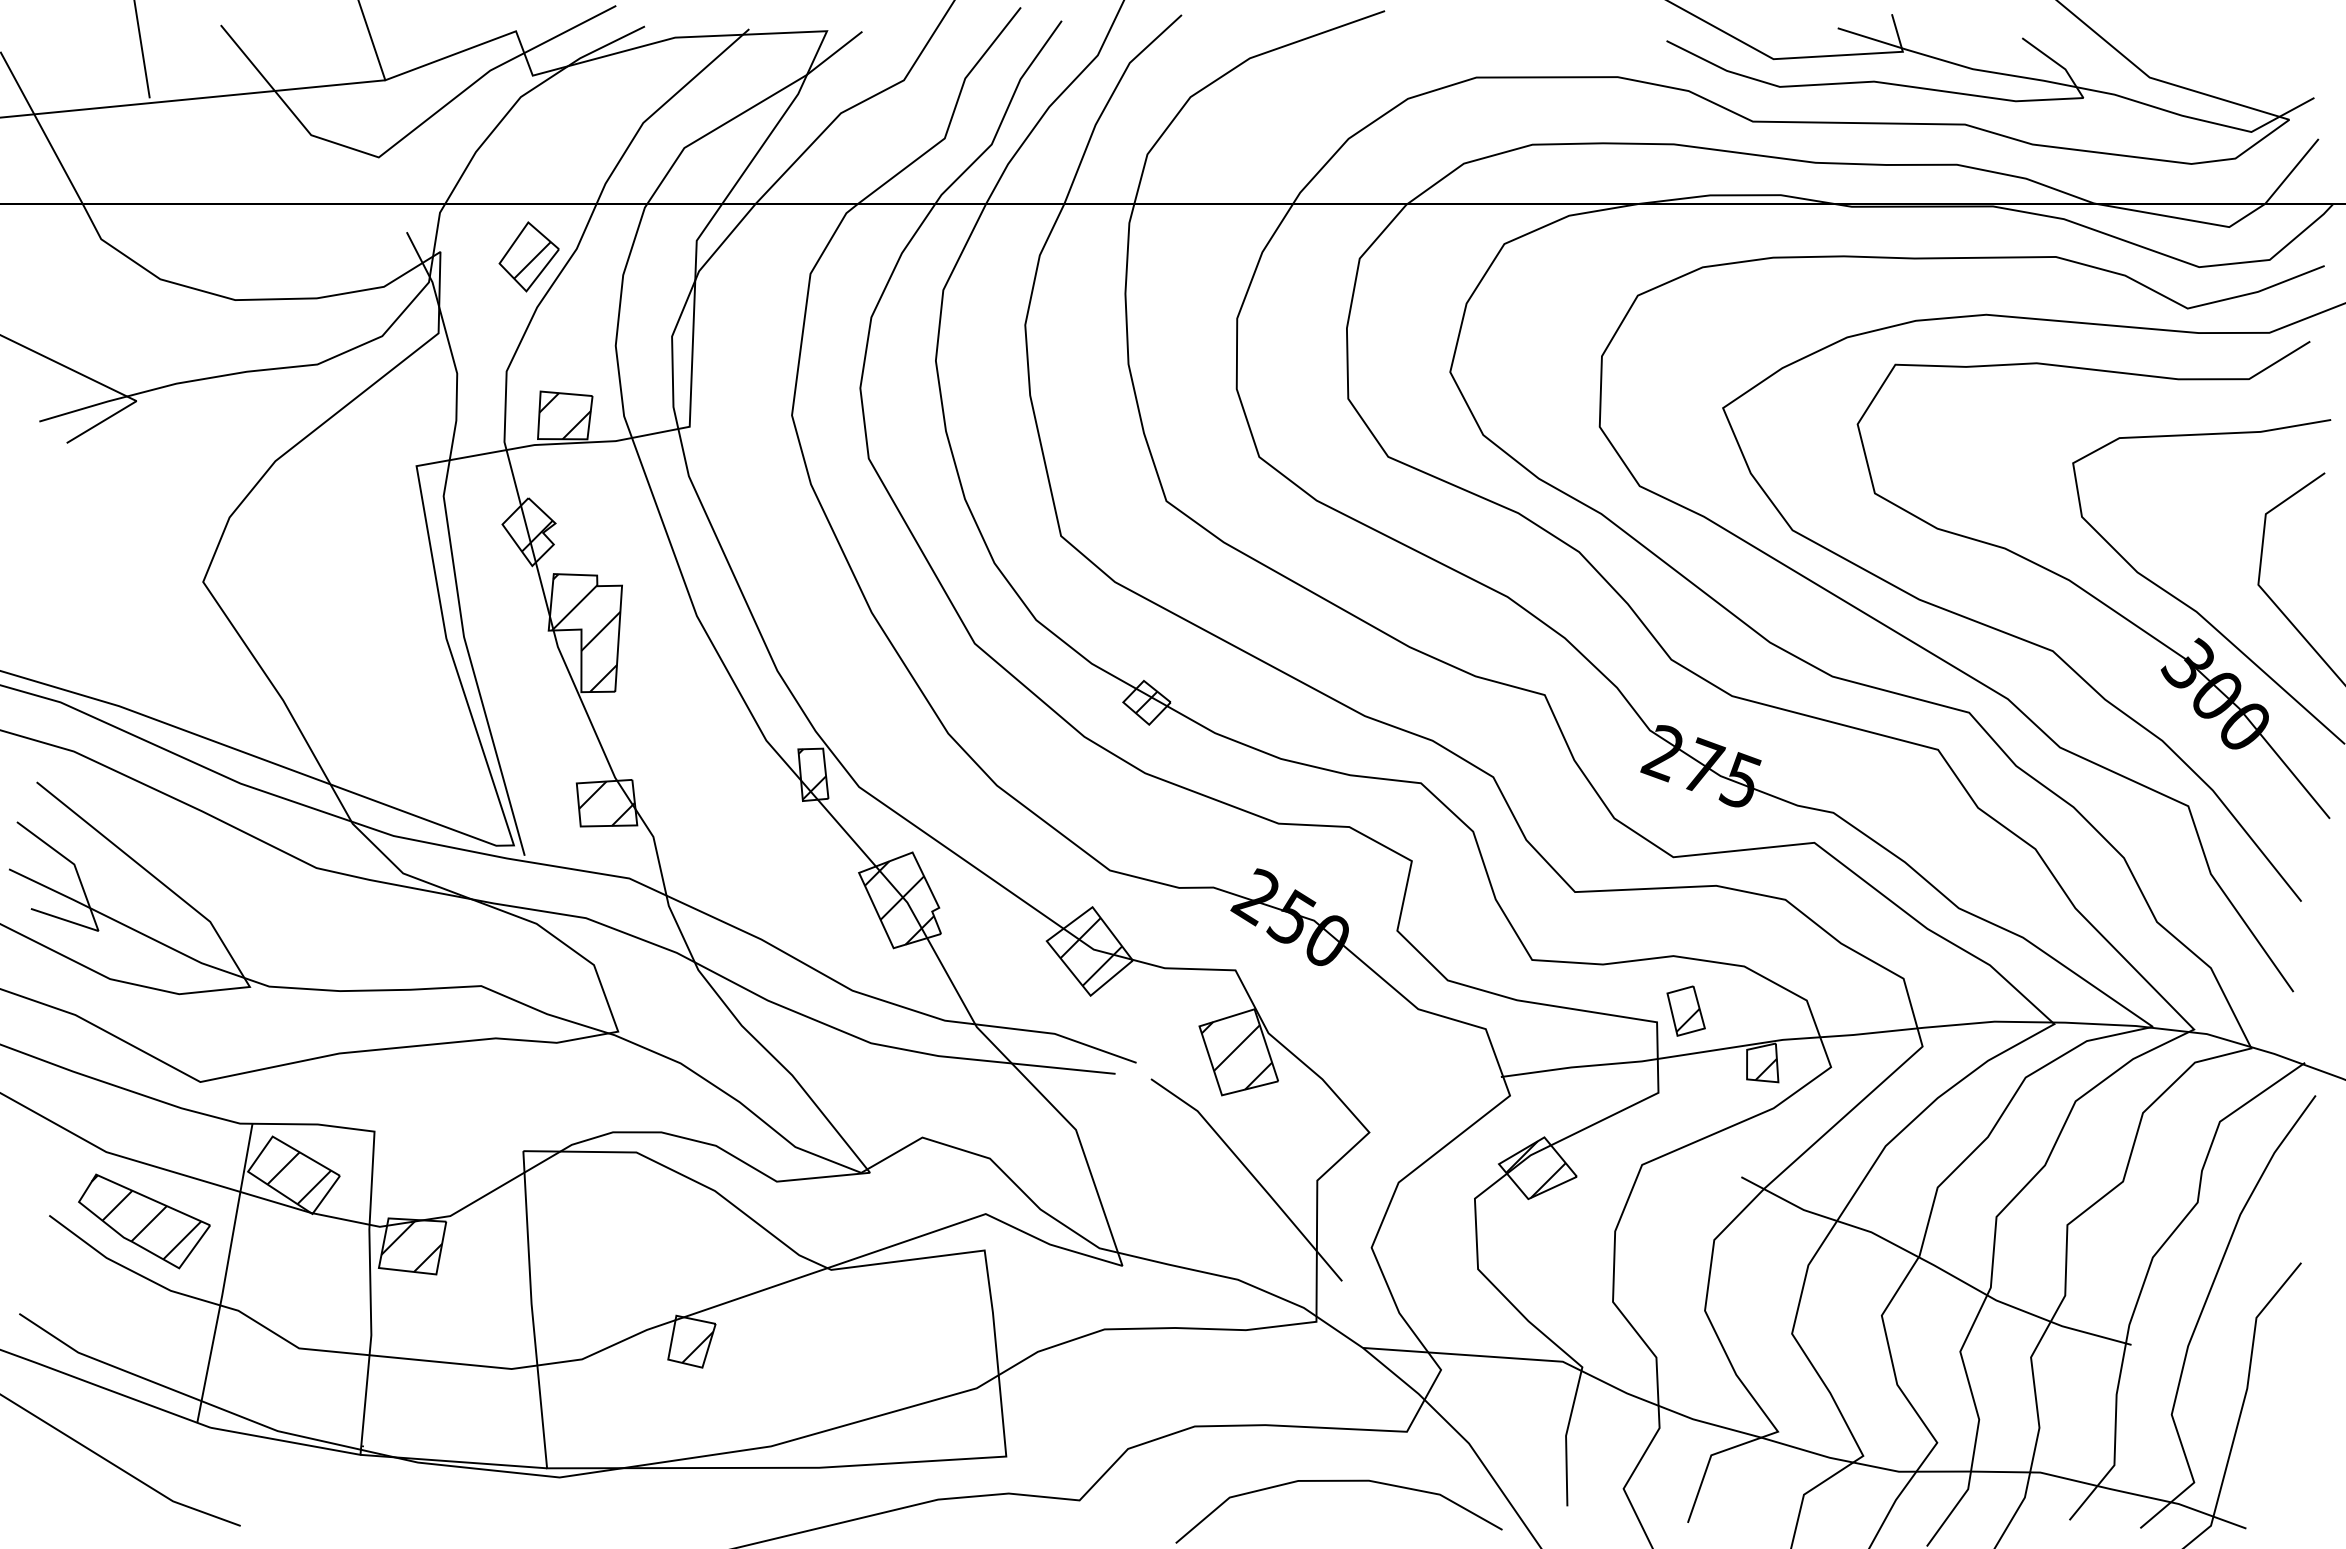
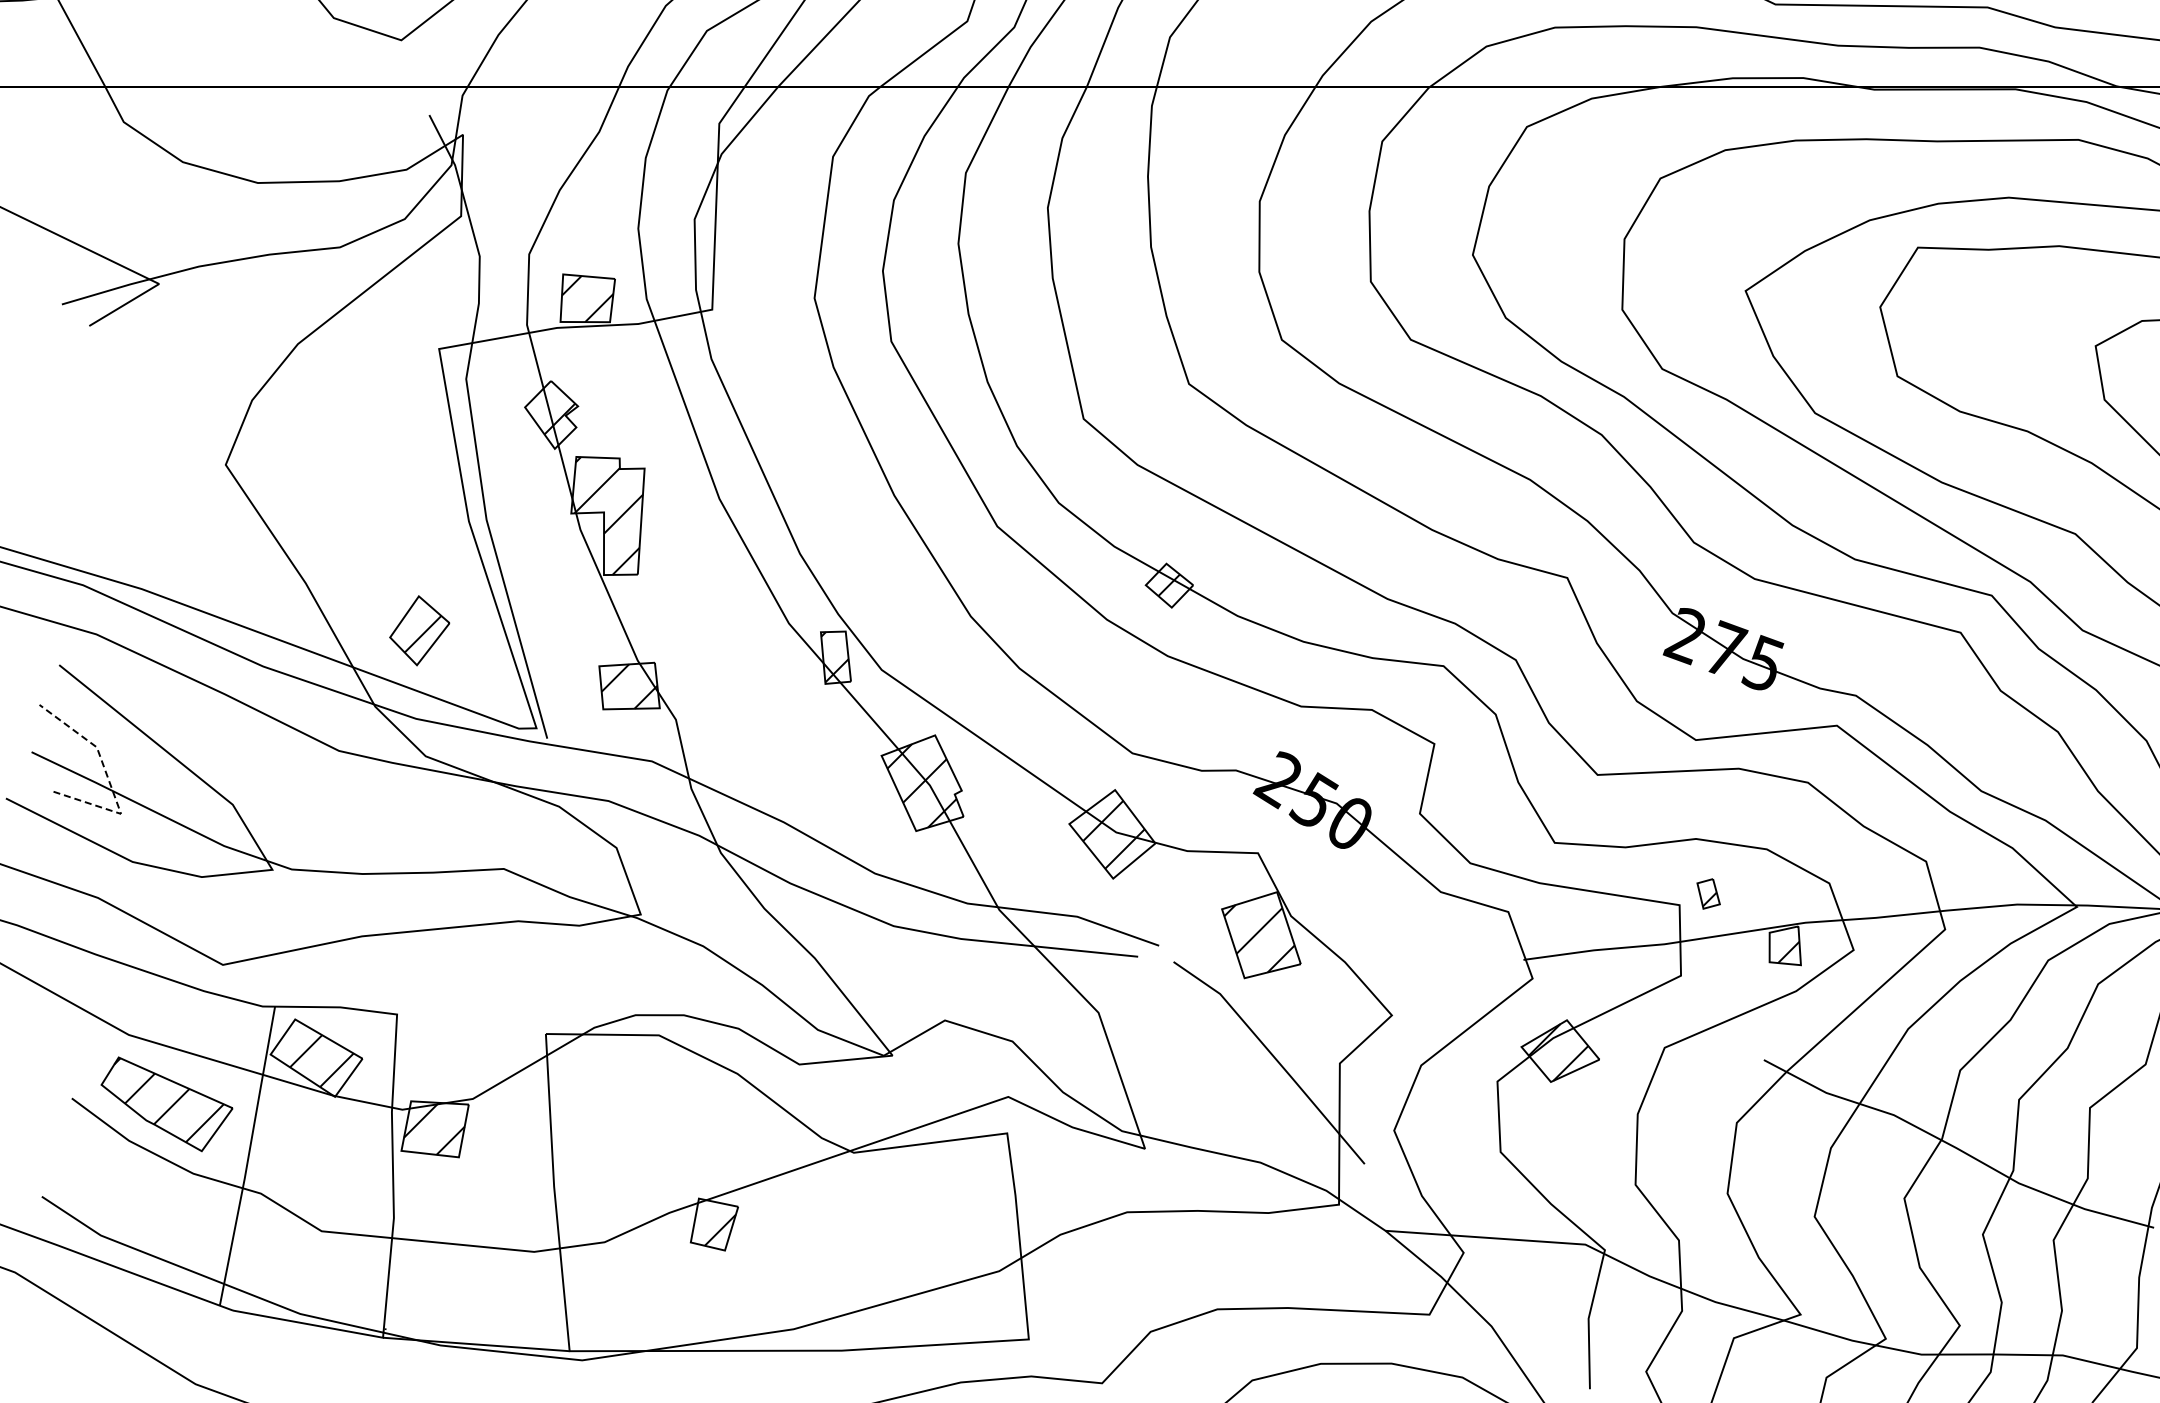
part: (528, 256) -> (419, 630), moved
line: (86, 897) -> (109, 780), solid -> dashed
part: (1685, 1010) -> (1708, 893), size x0.6

